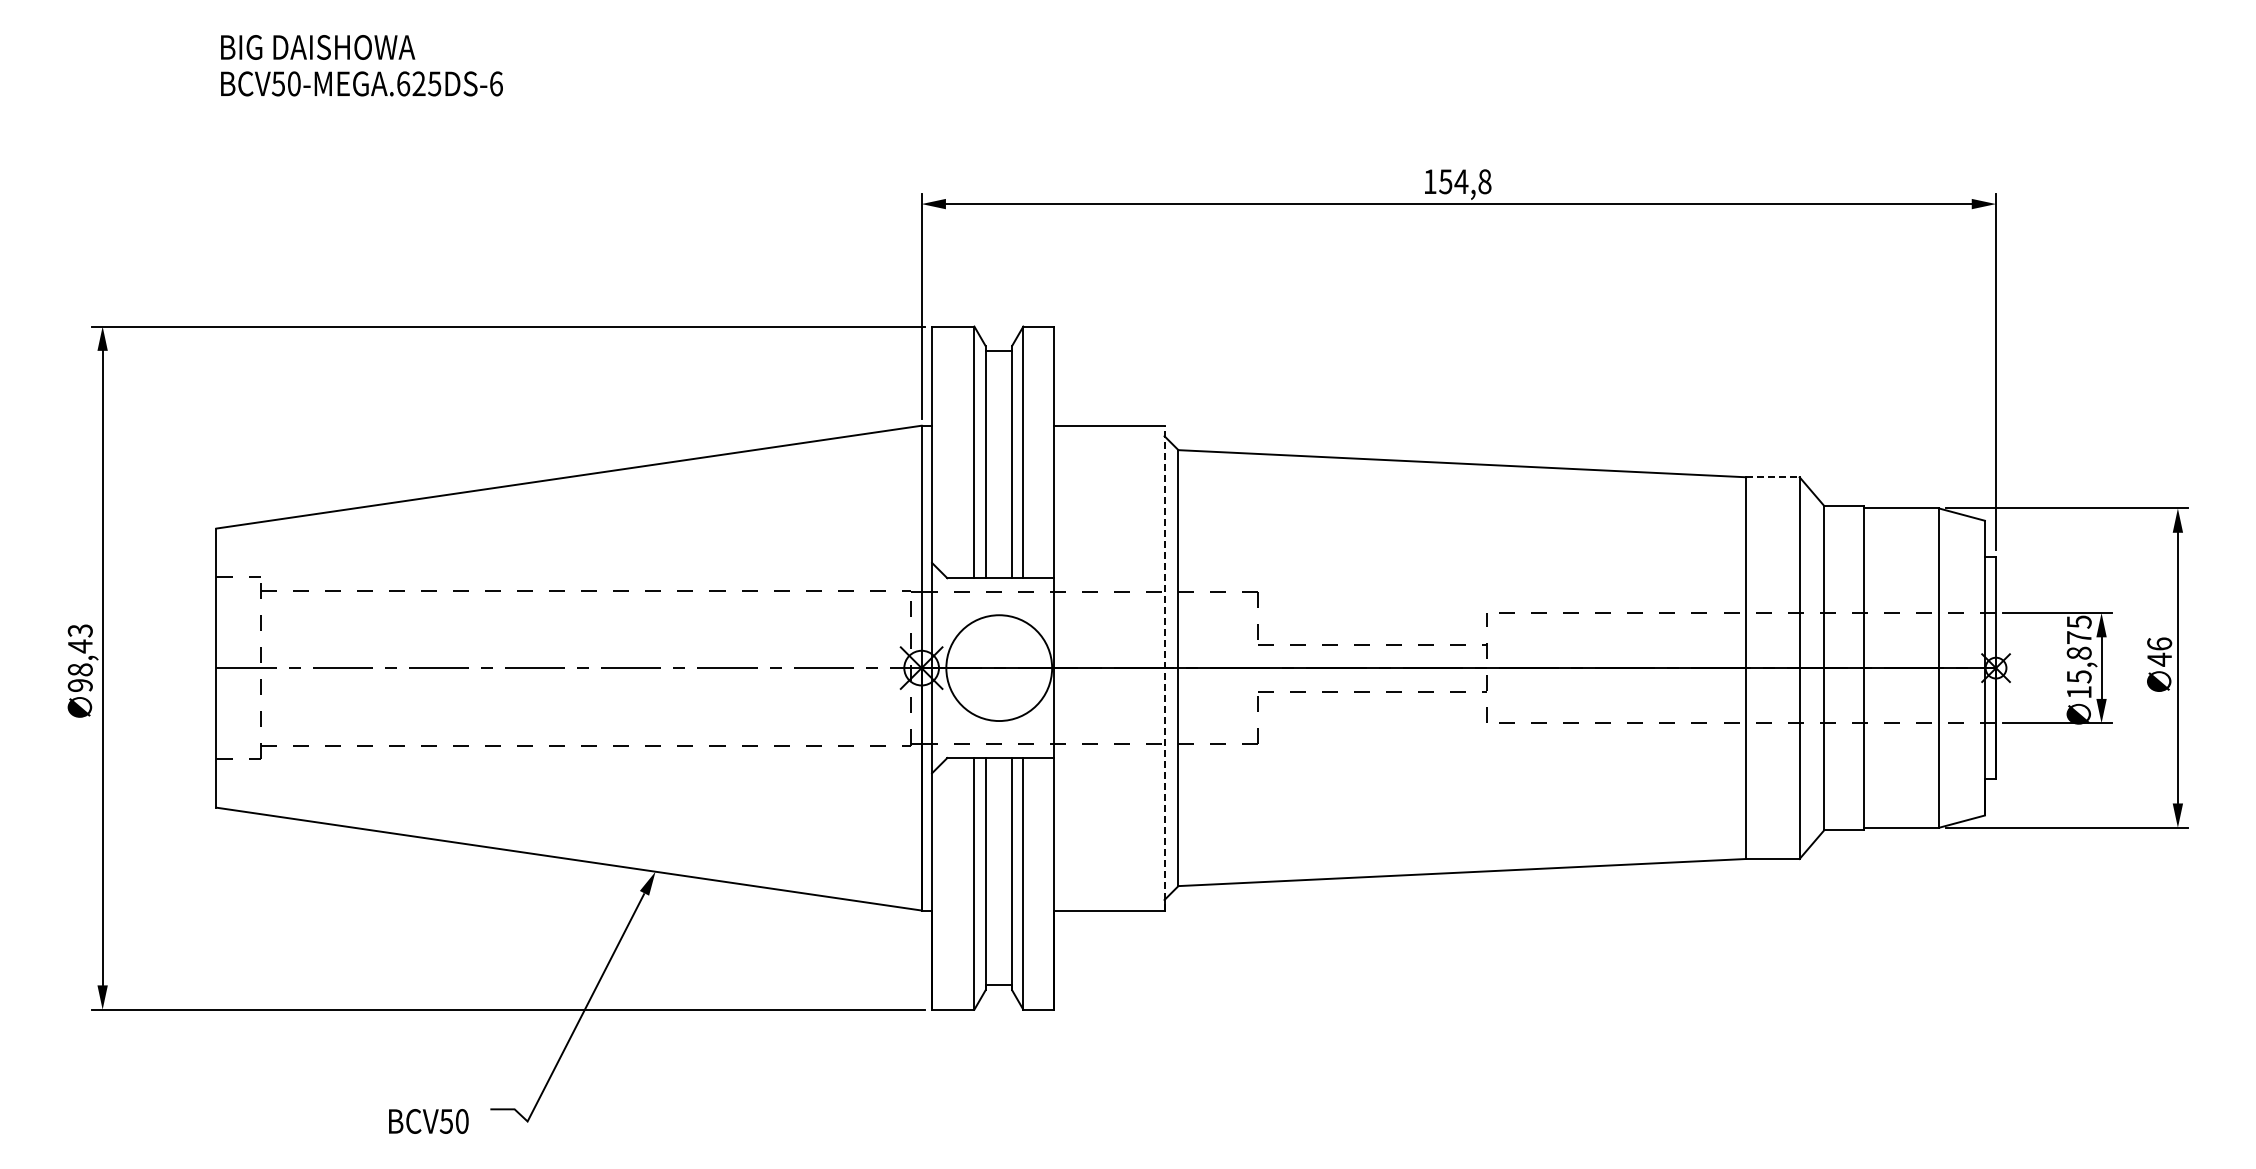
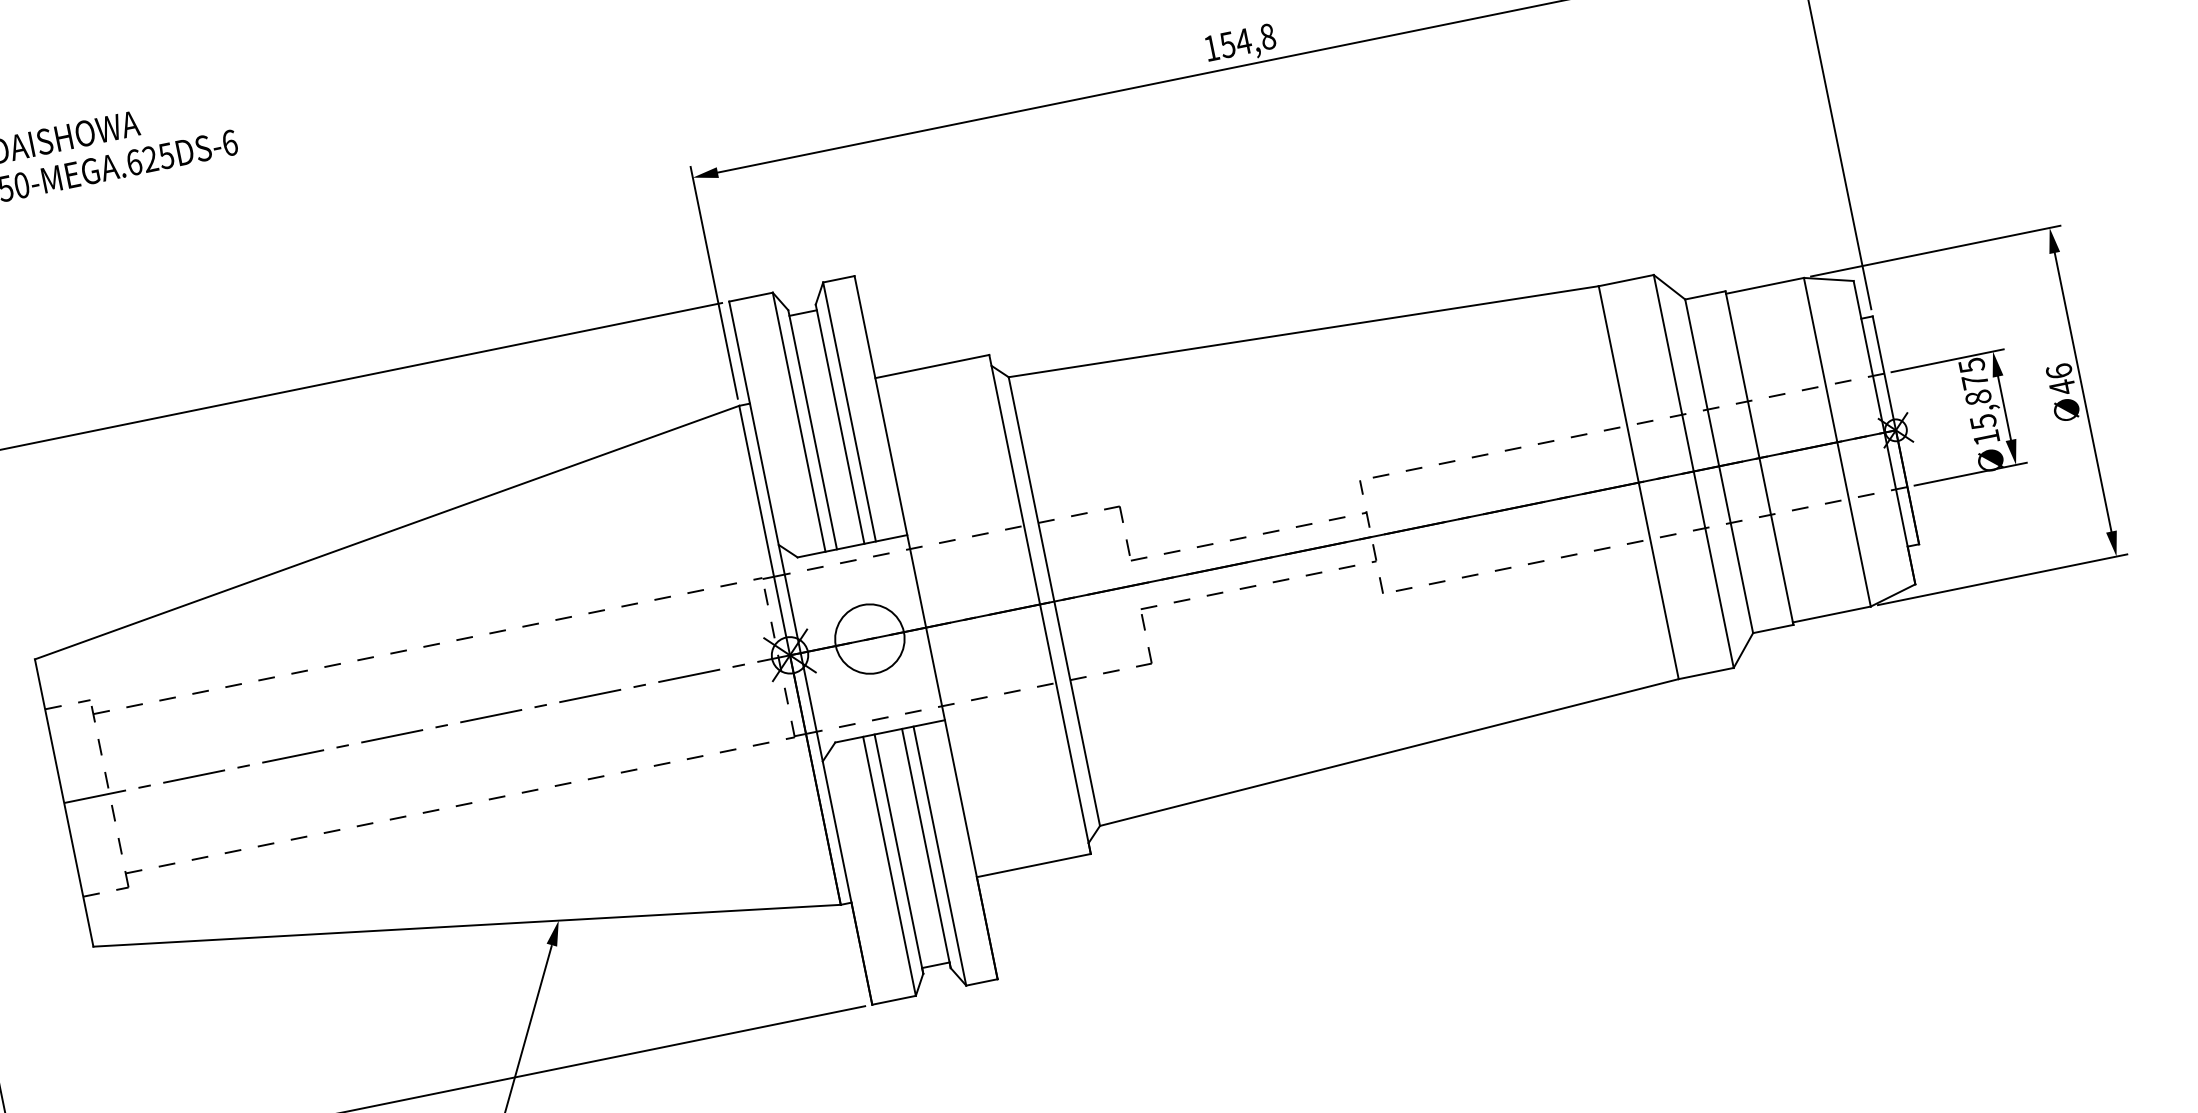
line: (1772, 477) -> (1625, 280), dashed -> solid
line: (1164, 667) -> (1039, 603), dashed -> solid
circle: (999, 668) -> (870, 639), size x0.62

